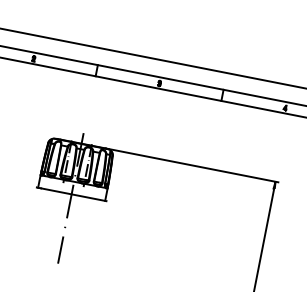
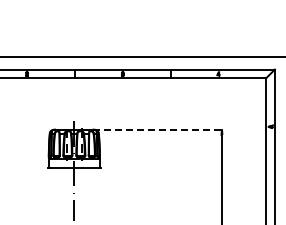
line: (192, 165) -> (158, 129), solid -> dashed

